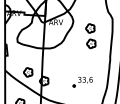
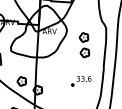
part: (82, 82) -> (81, 81), moved

